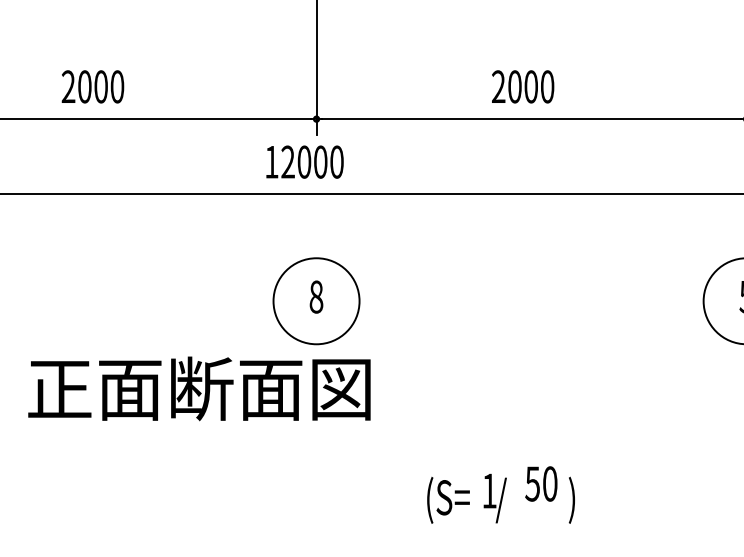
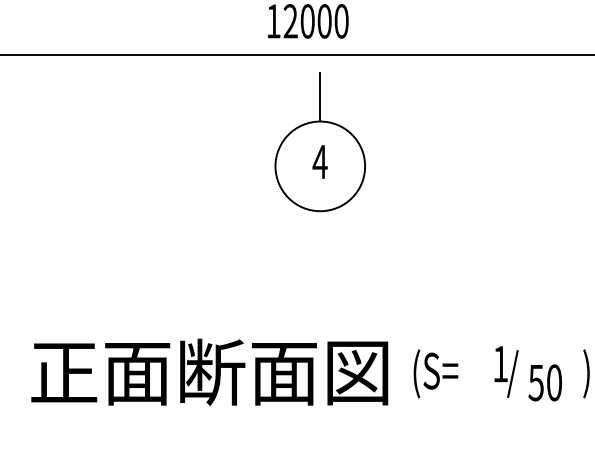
line: (316, 234) -> (320, 96), added
text: (316, 296) -> (320, 161), 8 -> 4
text: (199, 388) -> (209, 371), moved
text: (541, 483) -> (545, 382), moved
text: (448, 500) -> (435, 374), moved

